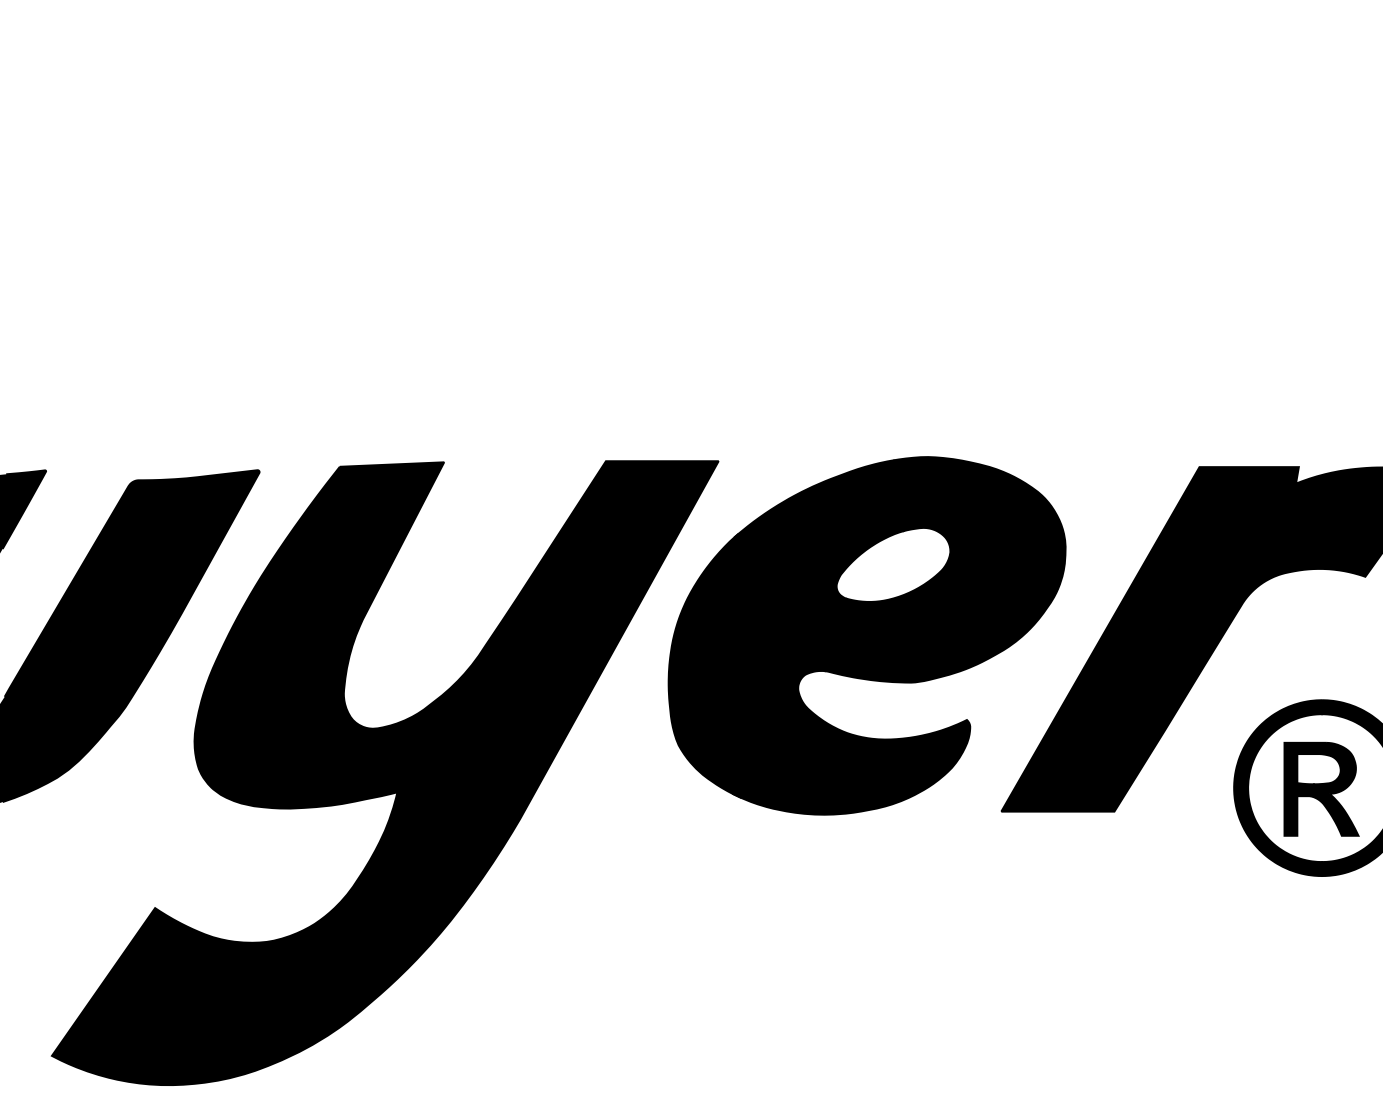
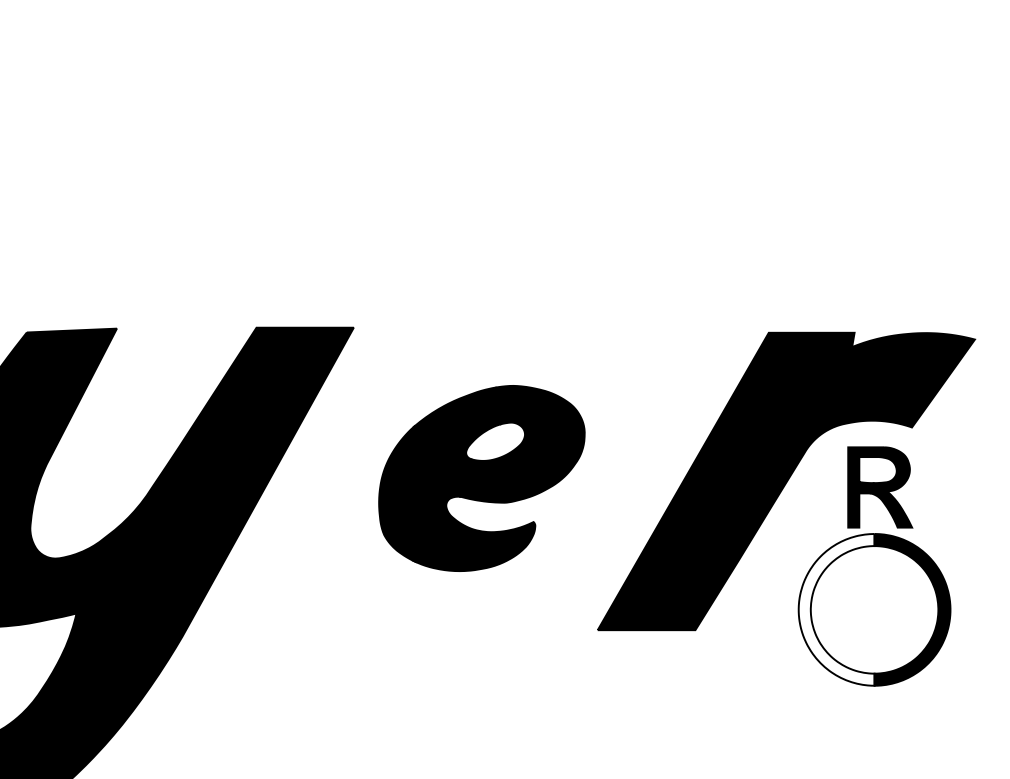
part: (866, 635) -> (481, 478), size x0.6
fill: (1278, 788) -> (837, 610), removed
part: (1321, 788) -> (880, 486), moved

